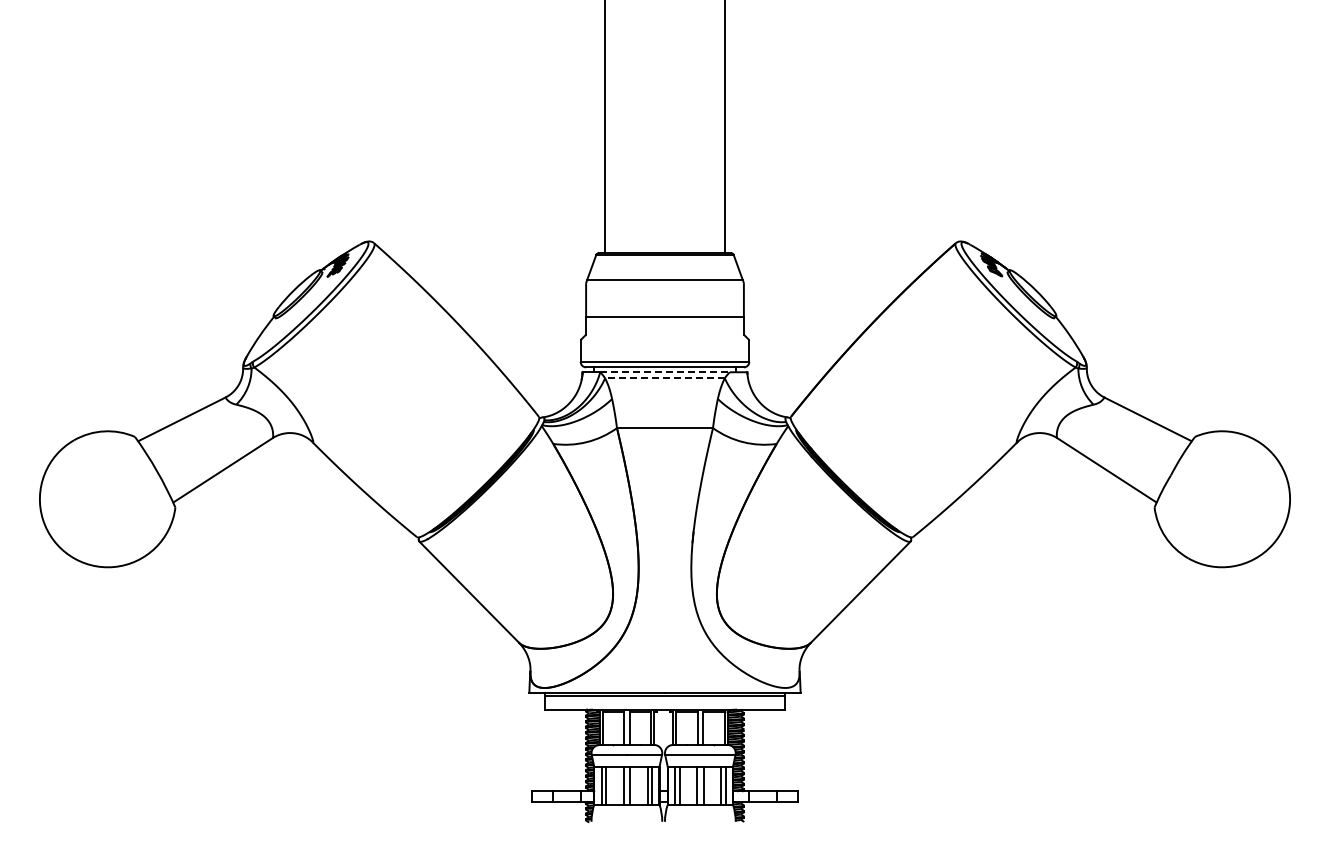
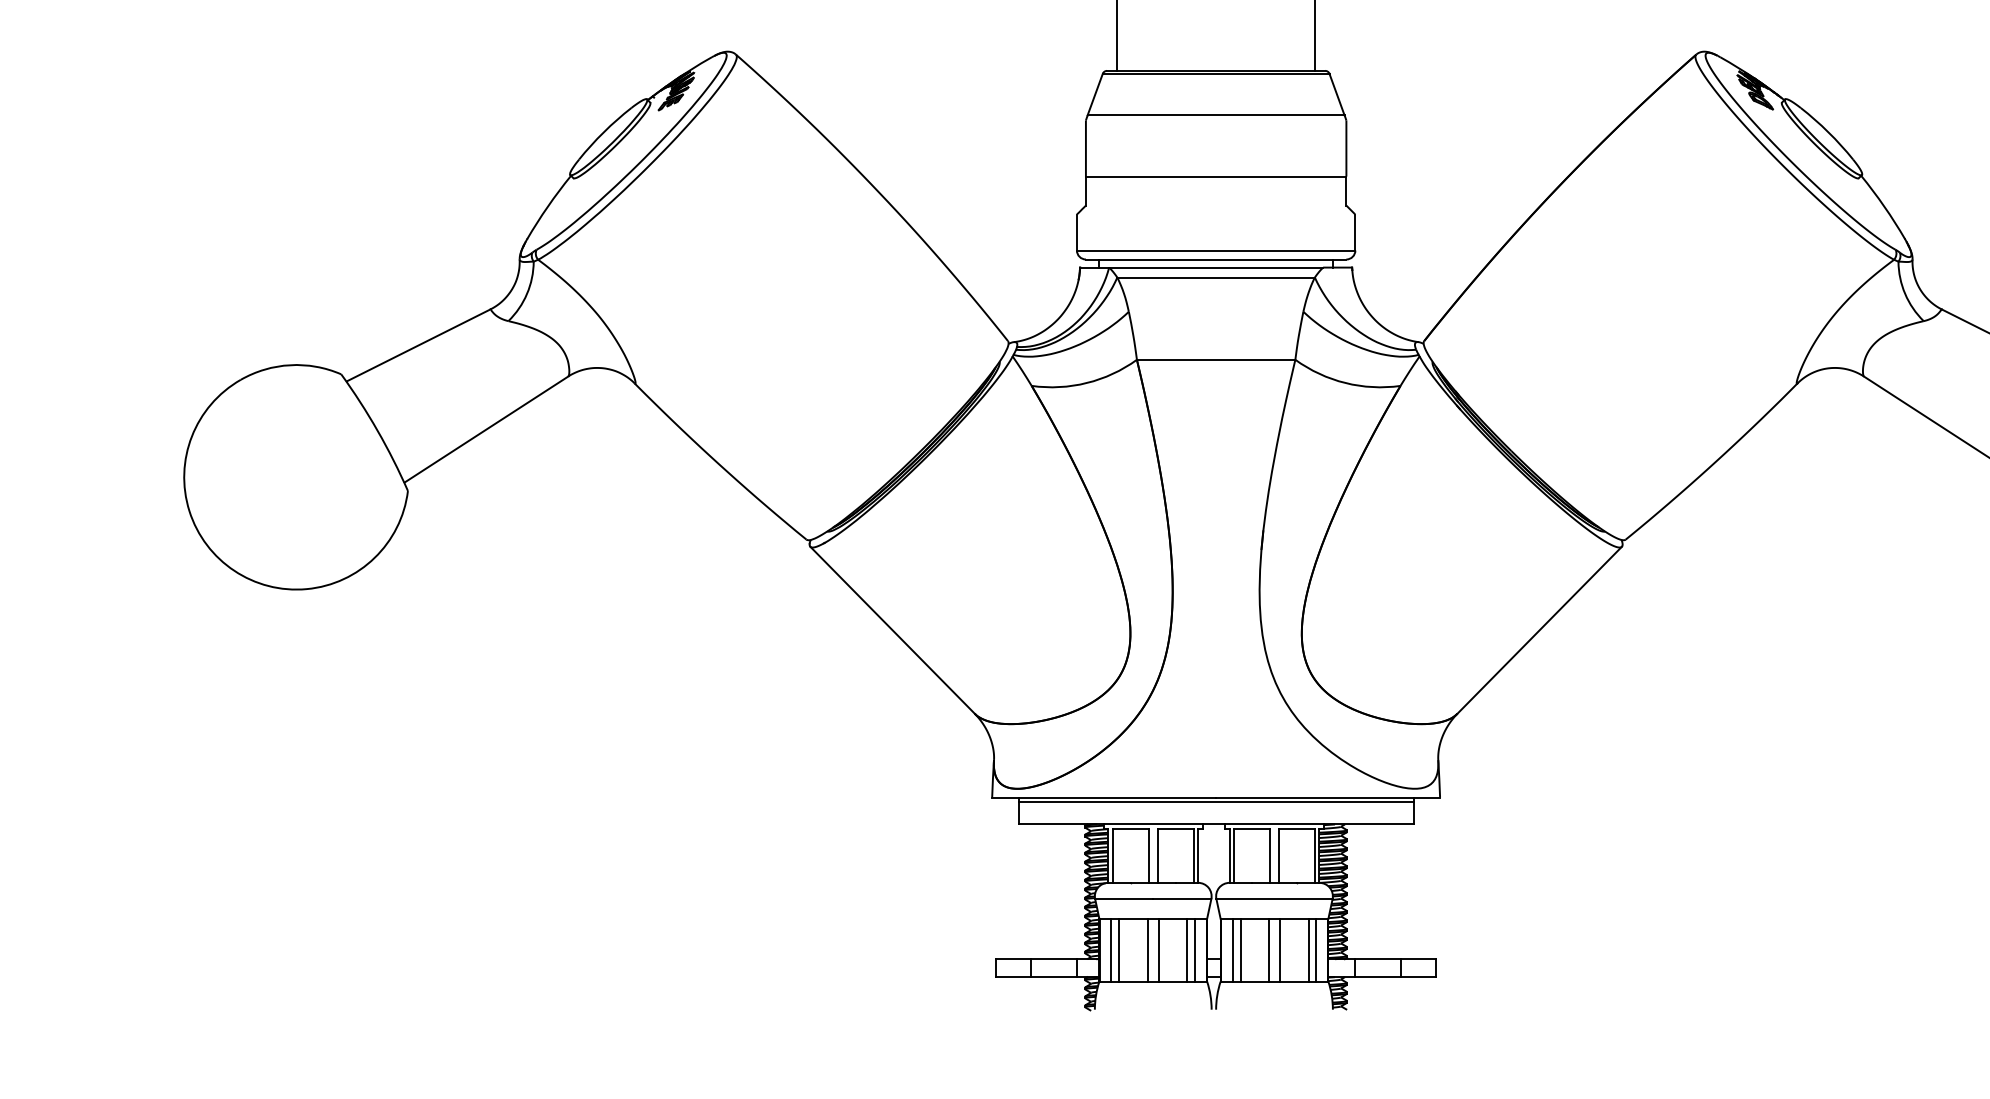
line: (665, 372) -> (1216, 267), dashed -> solid
line: (664, 378) -> (1215, 277), dashed -> solid

